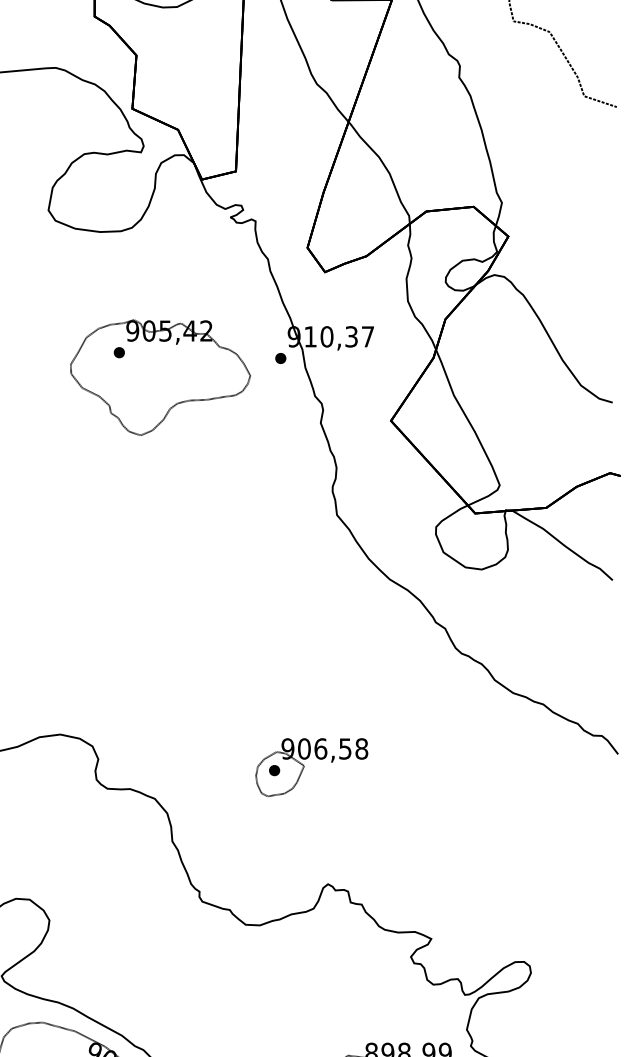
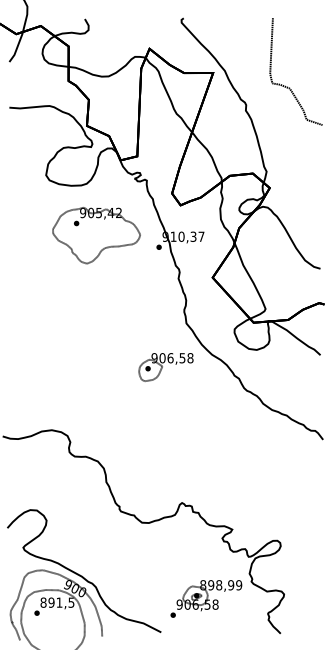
part: (160, 377) -> (96, 235), moved
part: (310, 768) -> (165, 367), moved

